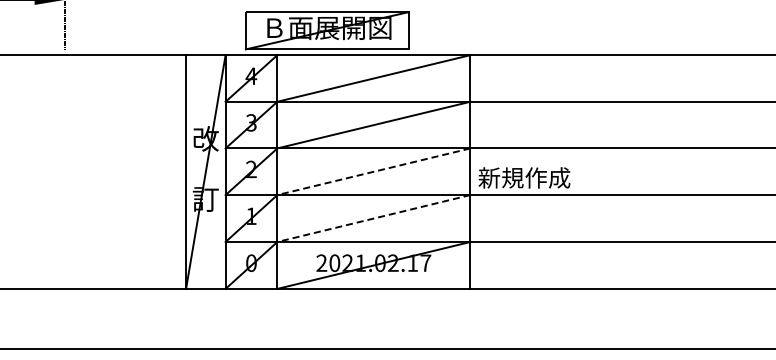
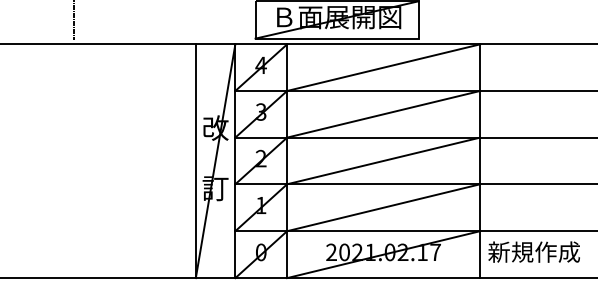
line: (373, 171) -> (383, 160), dashed -> solid
text: (524, 177) -> (534, 251), moved
line: (373, 218) -> (383, 207), dashed -> solid

